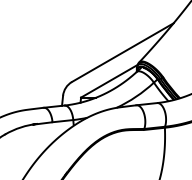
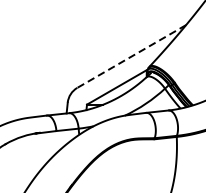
line: (122, 52) -> (131, 56), solid -> dashed

